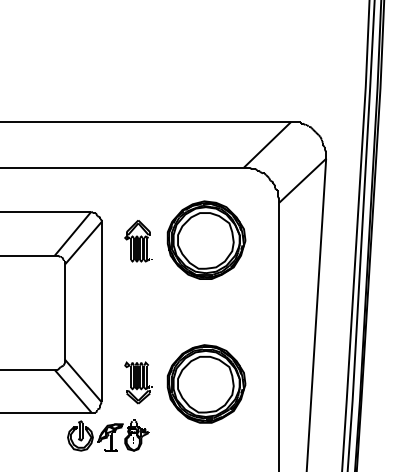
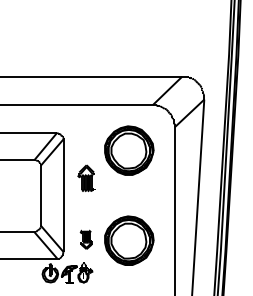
part: (138, 239) -> (86, 177), moved
part: (138, 382) -> (86, 239), size x0.7

